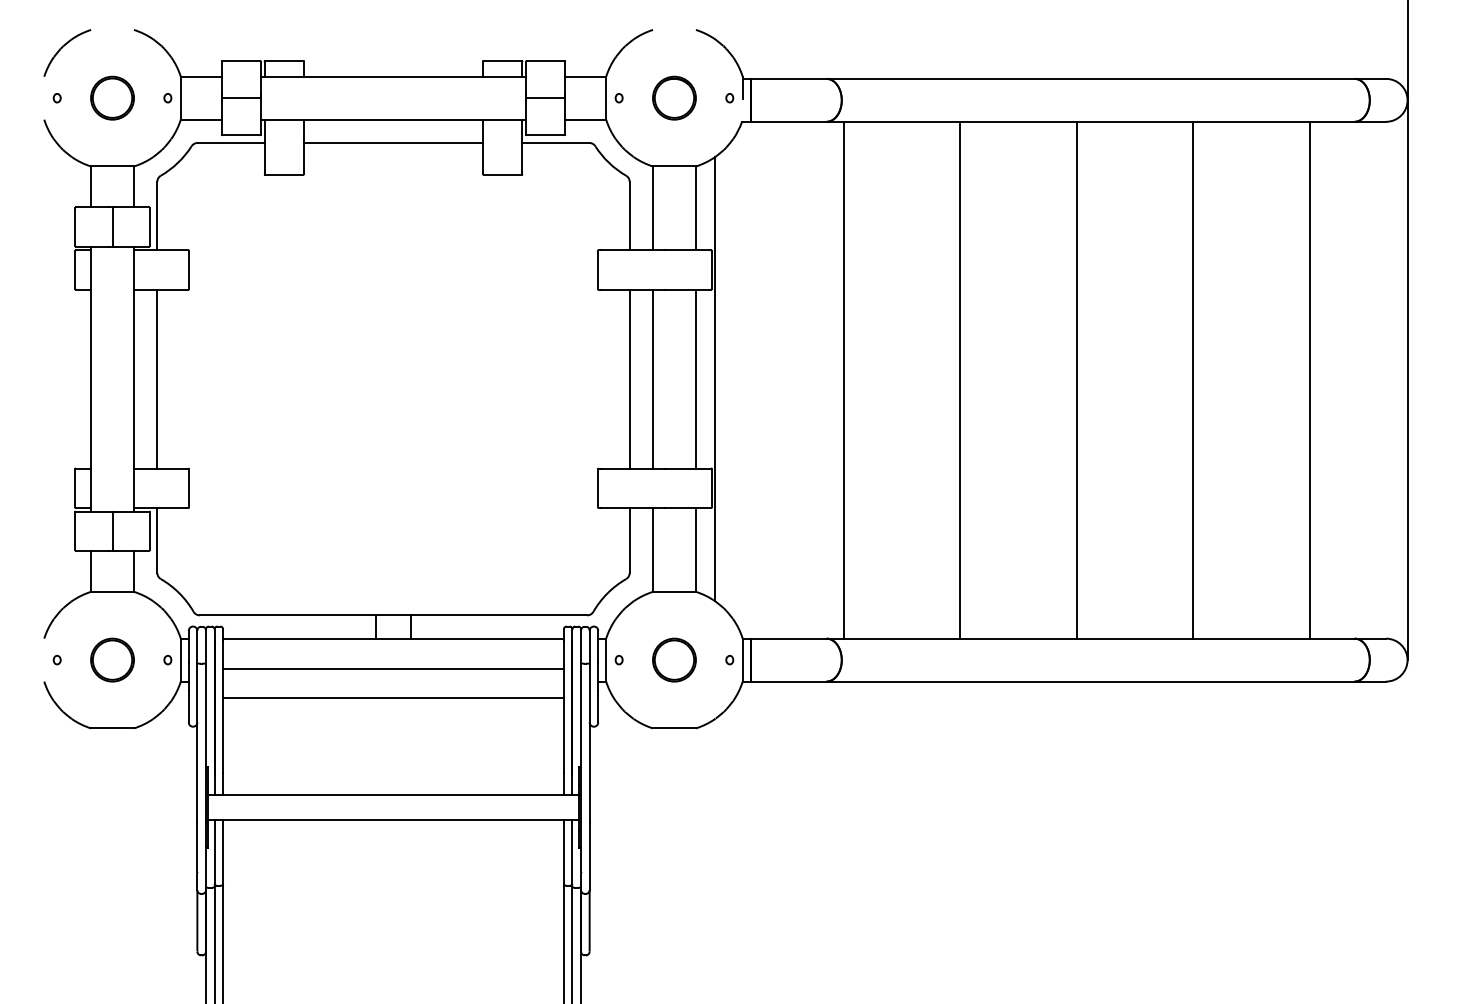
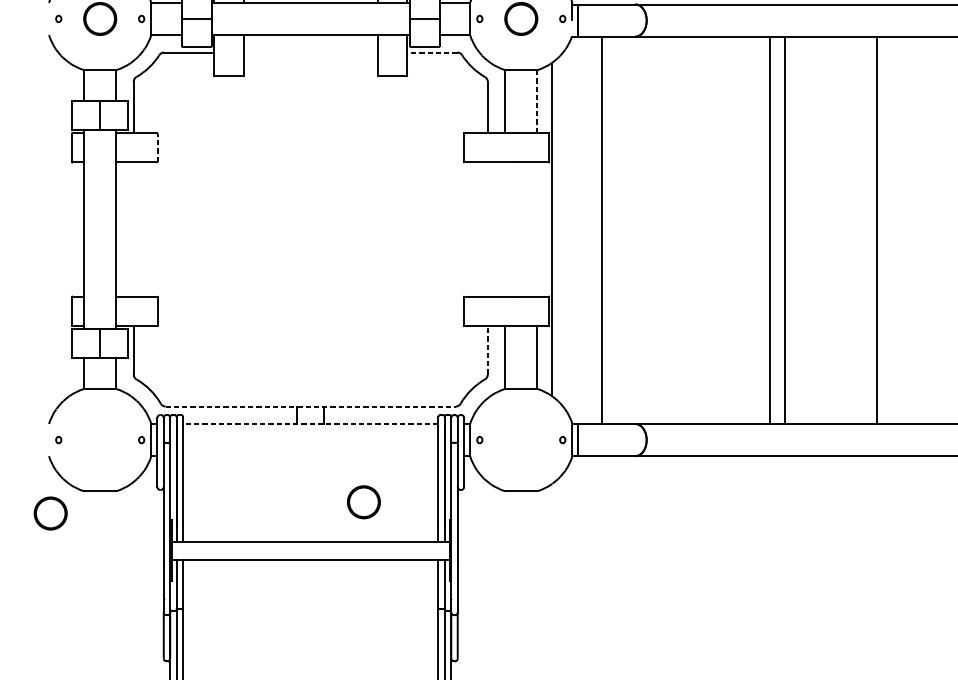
line: (393, 142) -> (310, 52), removed
line: (555, 142) -> (432, 52), solid -> dashed
line: (695, 208) -> (537, 101), solid -> dashed
line: (189, 270) -> (157, 148), solid -> dashed
line: (157, 378) -> (133, 229), removed
line: (629, 378) -> (487, 229), removed
line: (653, 378) -> (505, 229), removed
line: (695, 378) -> (537, 229), removed
line: (843, 379) -> (601, 229), moved
line: (960, 379) -> (770, 229), moved
line: (1076, 379) -> (785, 229), moved
line: (1193, 379) -> (877, 229), moved
line: (629, 539) -> (487, 349), solid -> dashed
line: (393, 615) -> (310, 406), solid -> dashed
line: (393, 638) -> (310, 423), solid -> dashed
part: (112, 659) -> (50, 513), moved
part: (674, 659) -> (363, 501), moved
line: (393, 669) -> (310, 447), removed
line: (393, 698) -> (310, 468), removed

